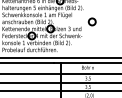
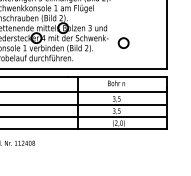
circle: (92, 21) -> (123, 42), moved

